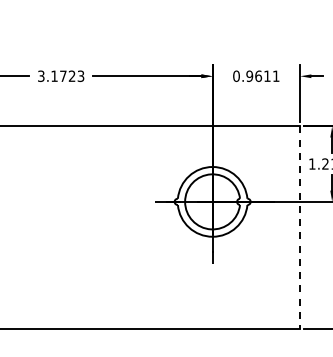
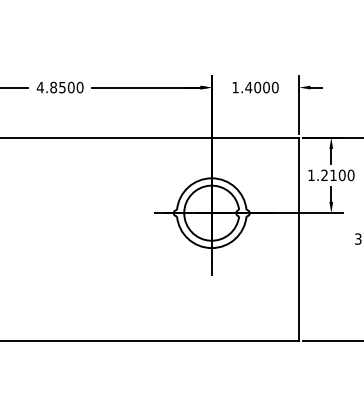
text: (60, 76) -> (59, 87), 3.1723 -> 4.8500
text: (256, 76) -> (255, 87), 0.9611 -> 1.4000
line: (300, 228) -> (299, 239), dashed -> solid

